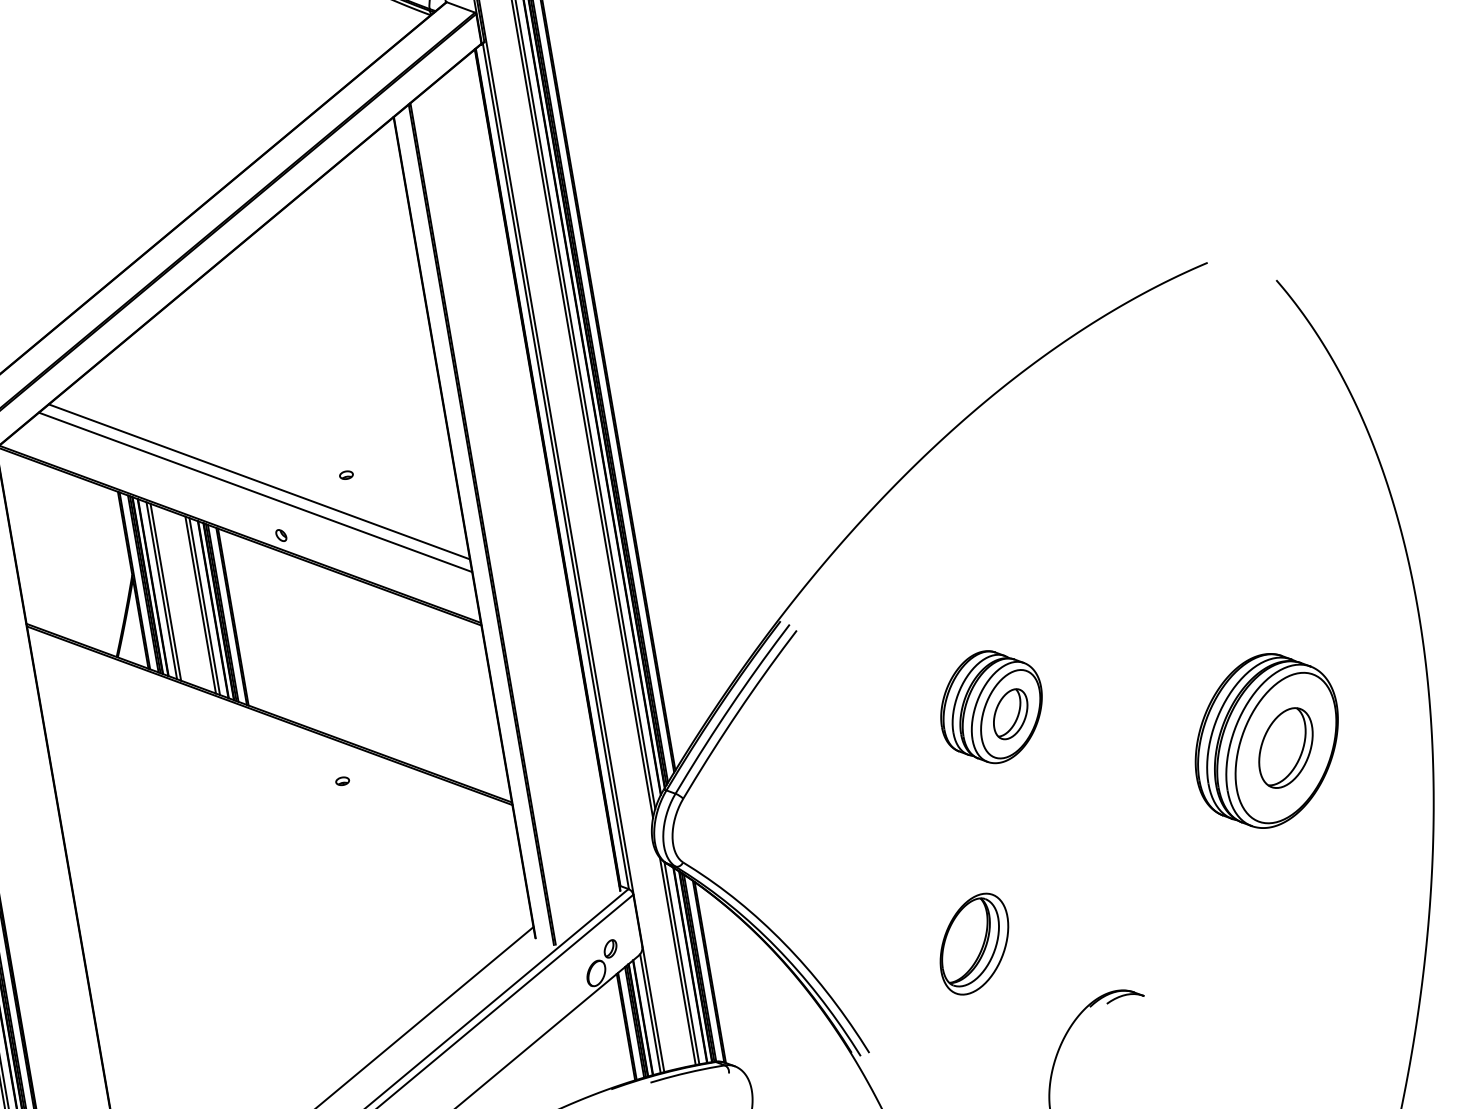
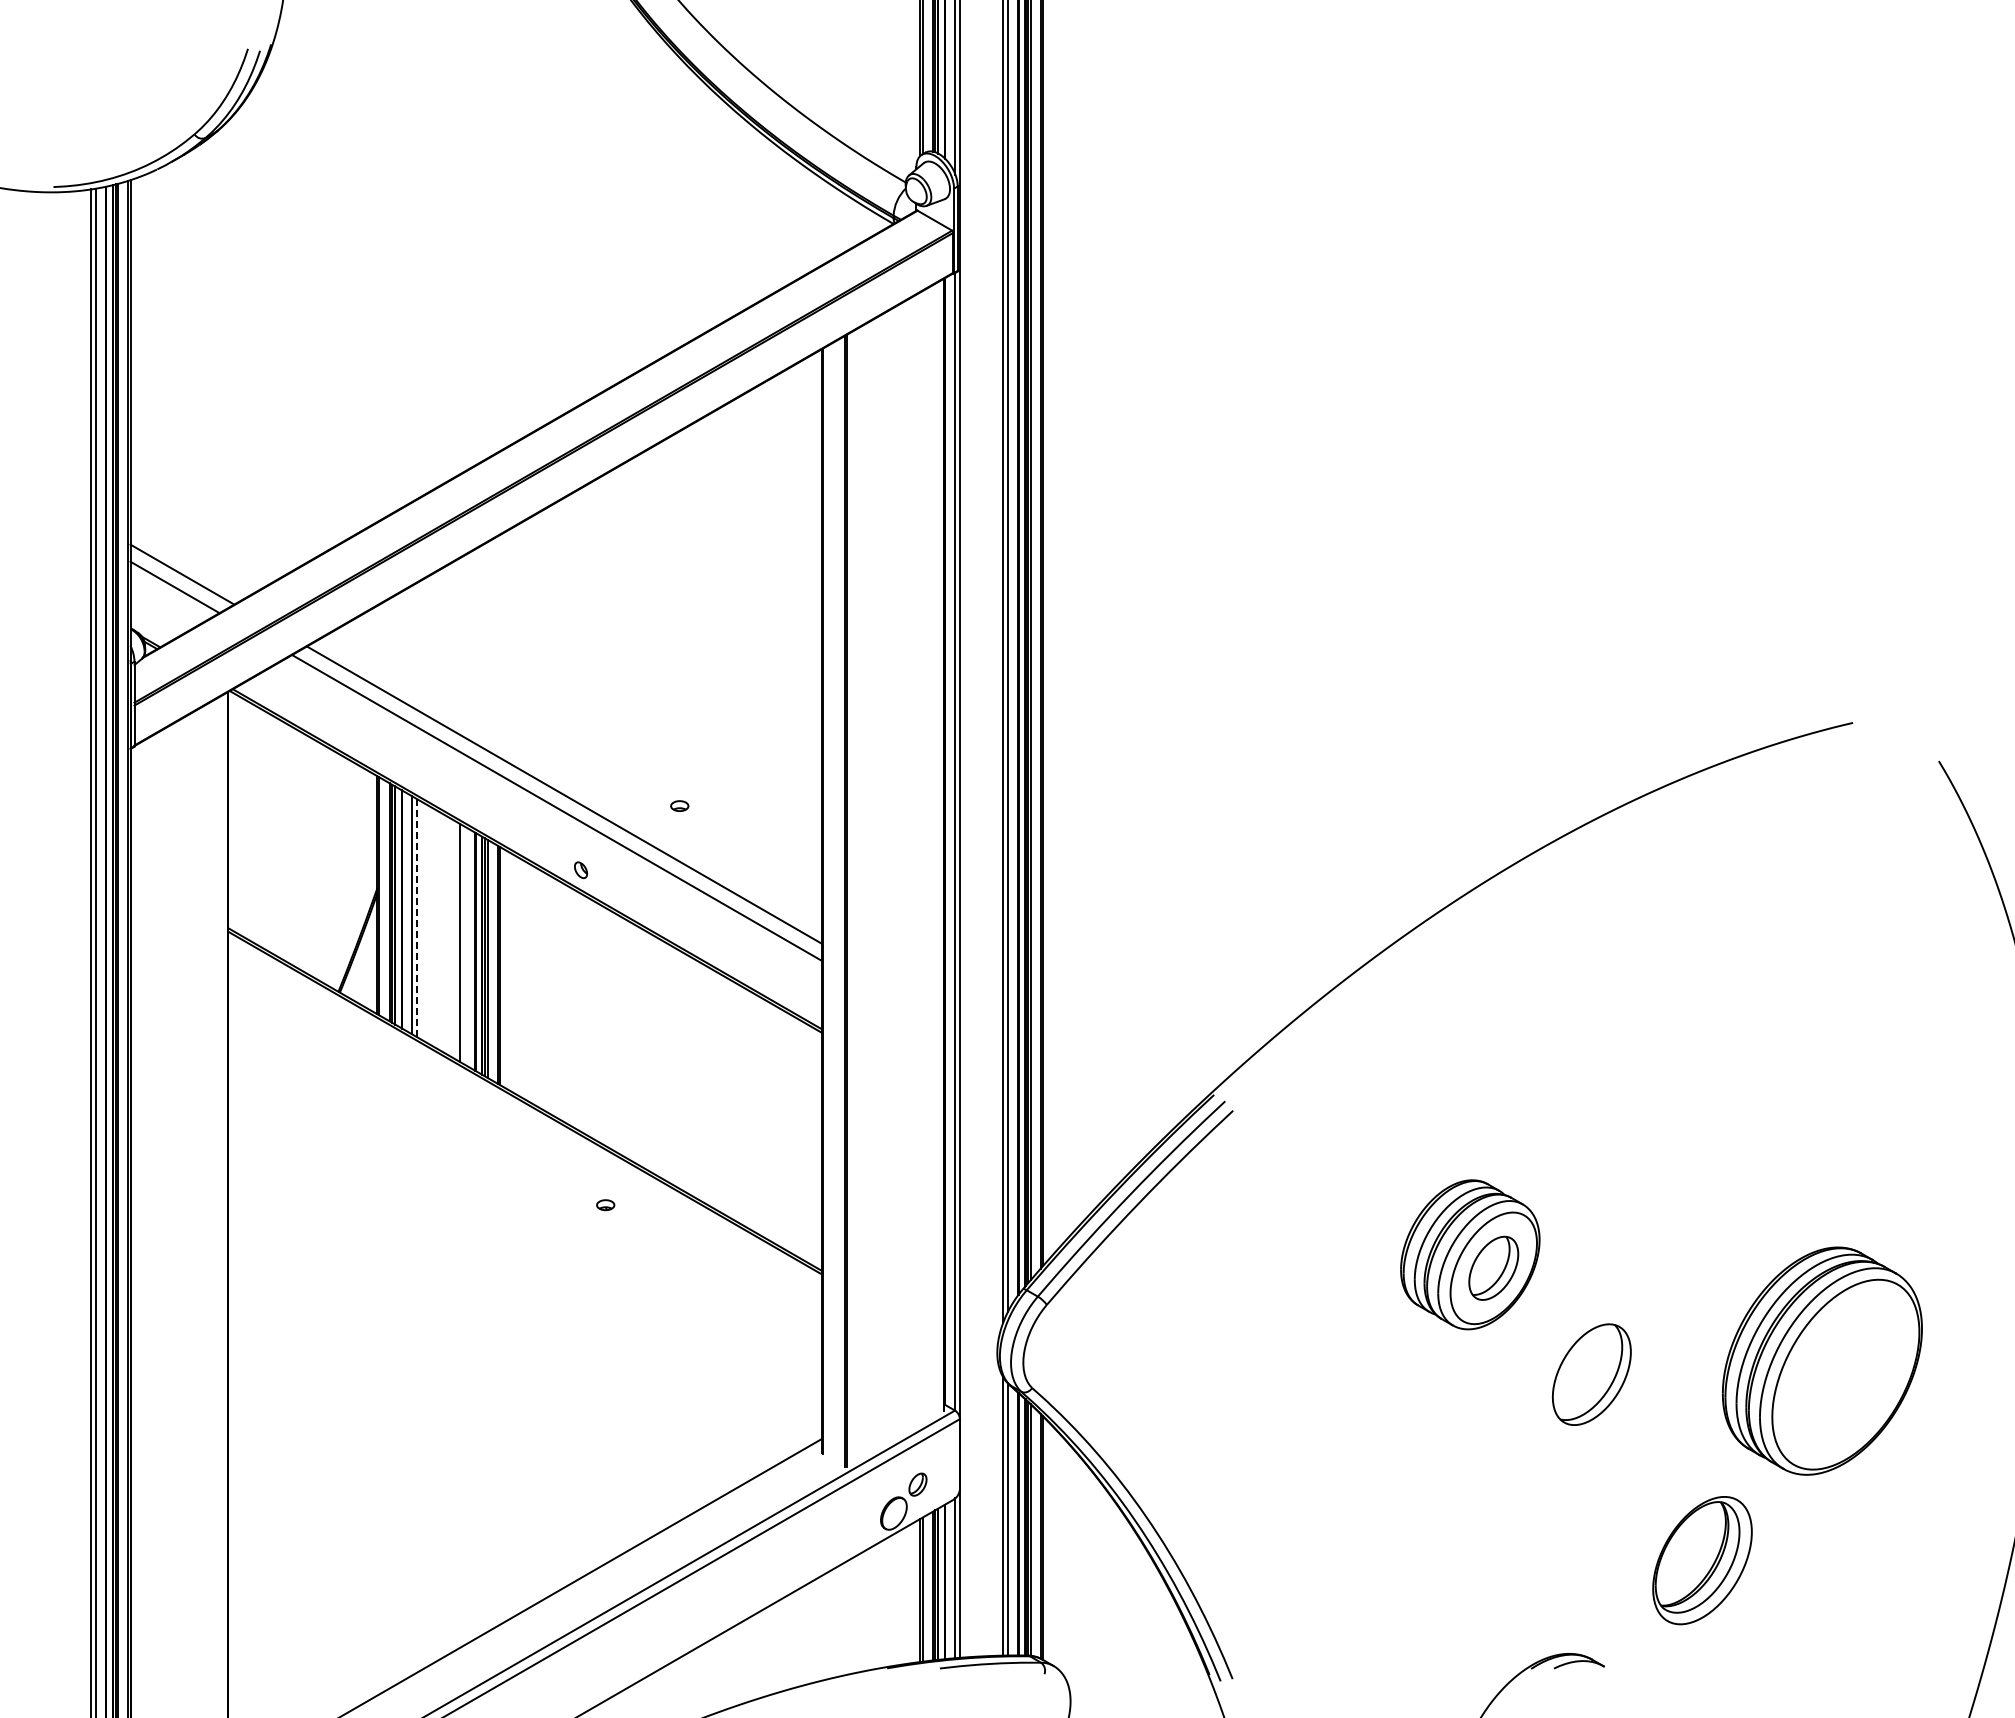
line: (166, 592) -> (417, 918), solid -> dashed
line: (204, 606) -> (464, 945), removed
part: (1285, 747) -> (1591, 1374), moved
part: (974, 944) -> (1702, 1560), moved

